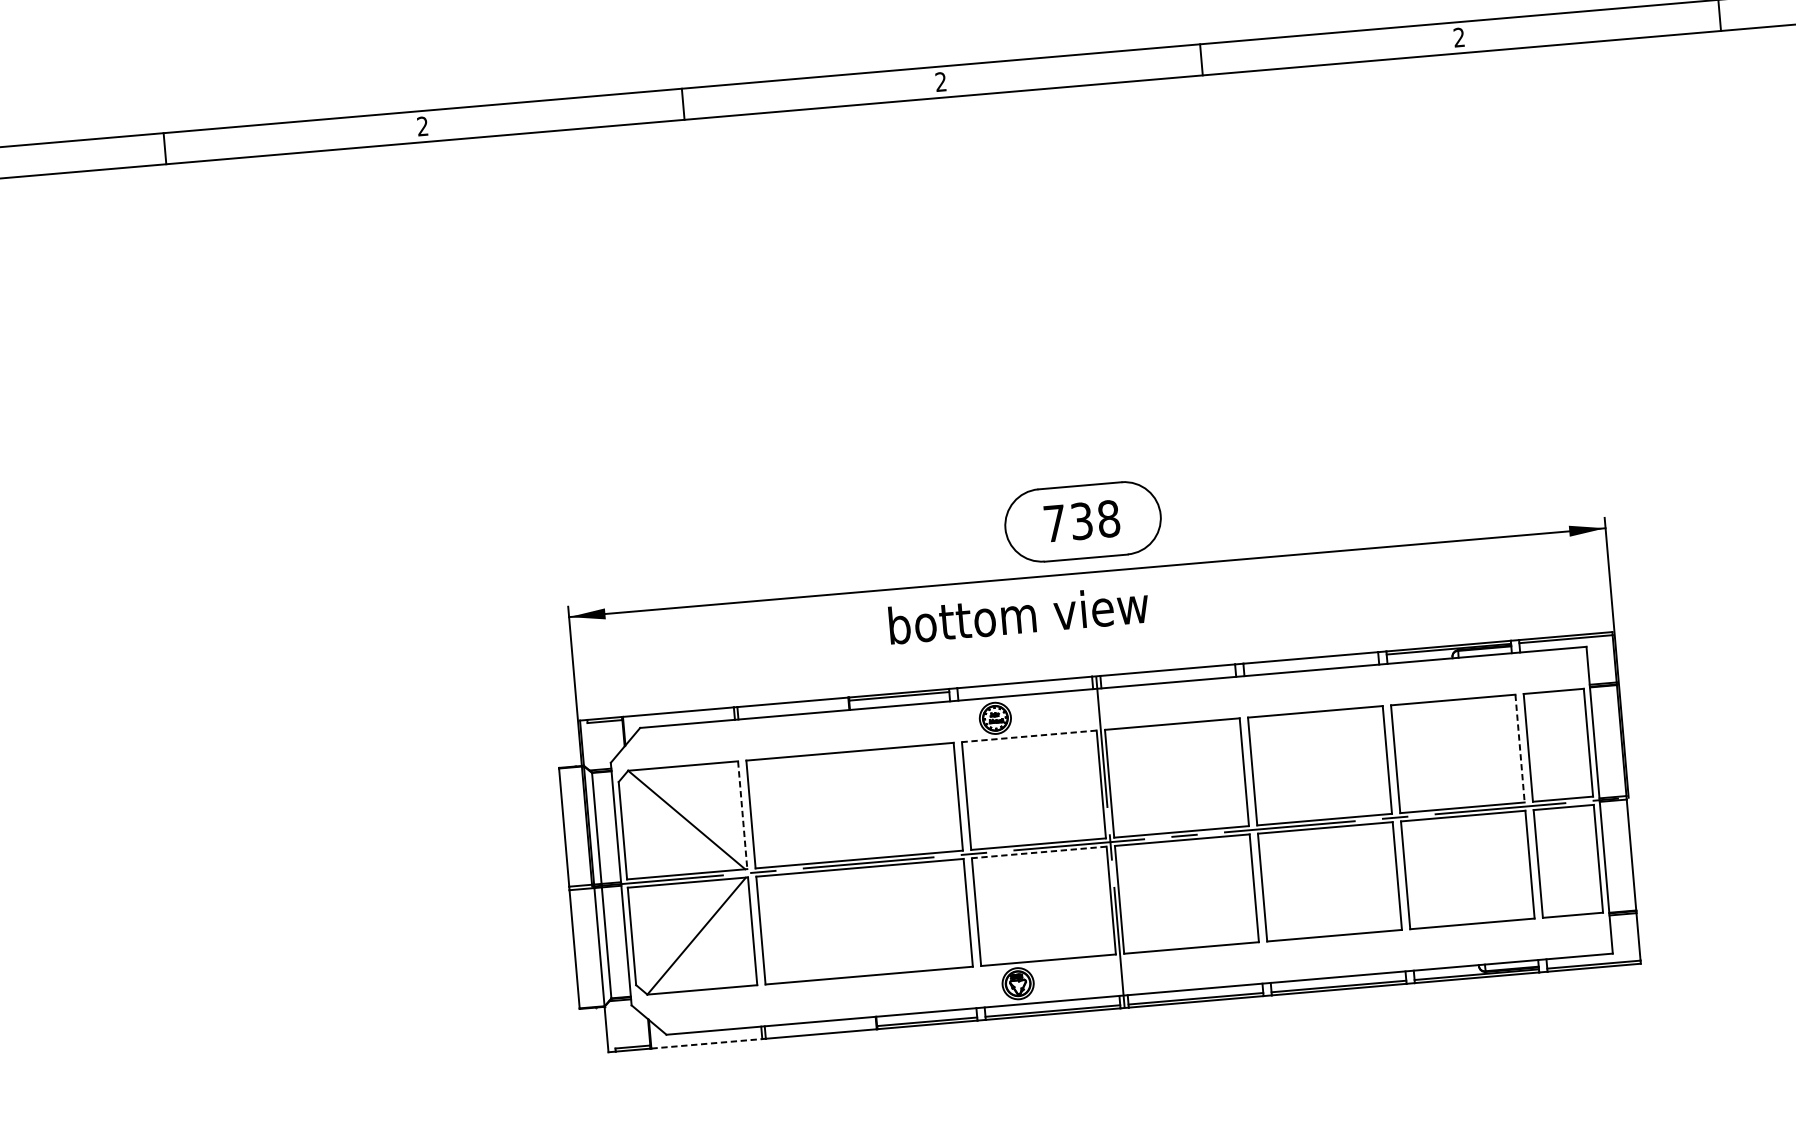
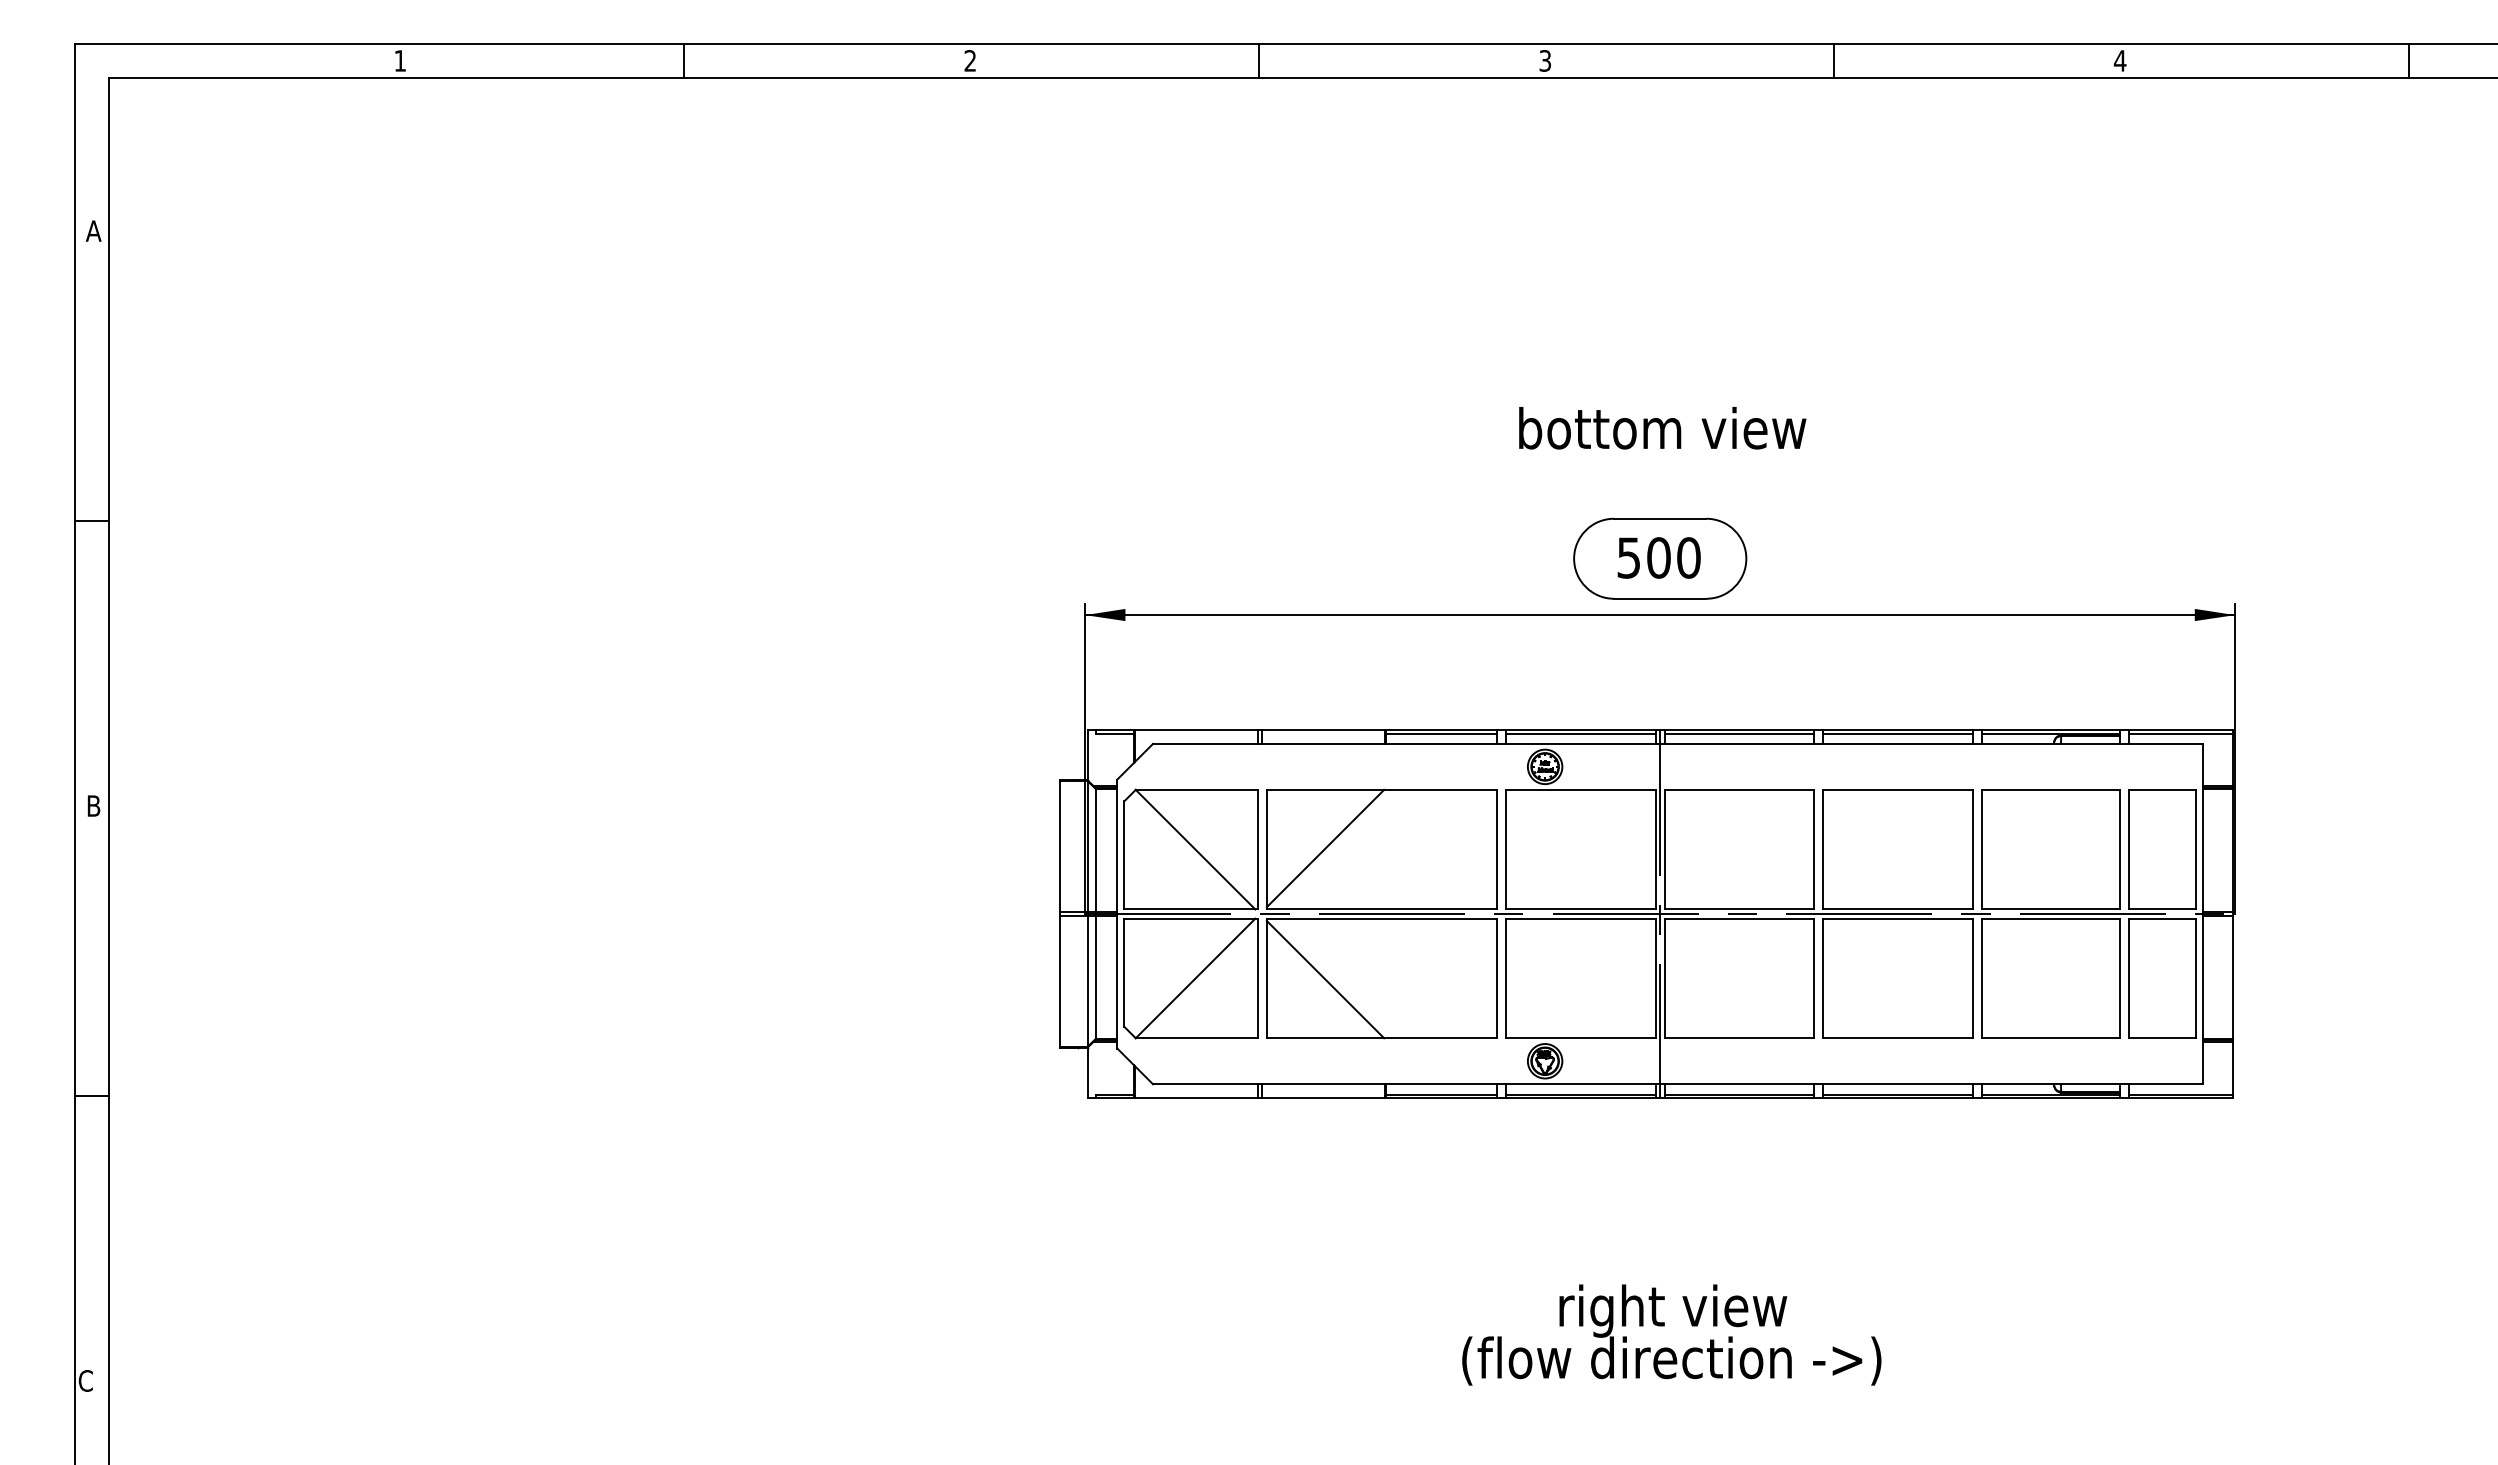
text: (1458, 37) -> (2119, 60), 2 -> 4
text: (941, 81) -> (1545, 60), 2 -> 3
text: (1081, 520) -> (1658, 557), 738 -> 500
text: (1018, 615) -> (1662, 428), moved
line: (1310, 661) -> (1897, 733), added
line: (1168, 673) -> (1739, 733), added
line: (1024, 685) -> (1580, 733), added
line: (1029, 736) -> (1580, 789), dashed -> solid
line: (1520, 748) -> (2120, 849), dashed -> solid
line: (803, 808) -> (1325, 848), added
line: (742, 815) -> (1257, 849), dashed -> solid
line: (1039, 852) -> (1580, 918), dashed -> solid
line: (813, 926) -> (1325, 979), added
line: (706, 1044) -> (1196, 1098), dashed -> solid

